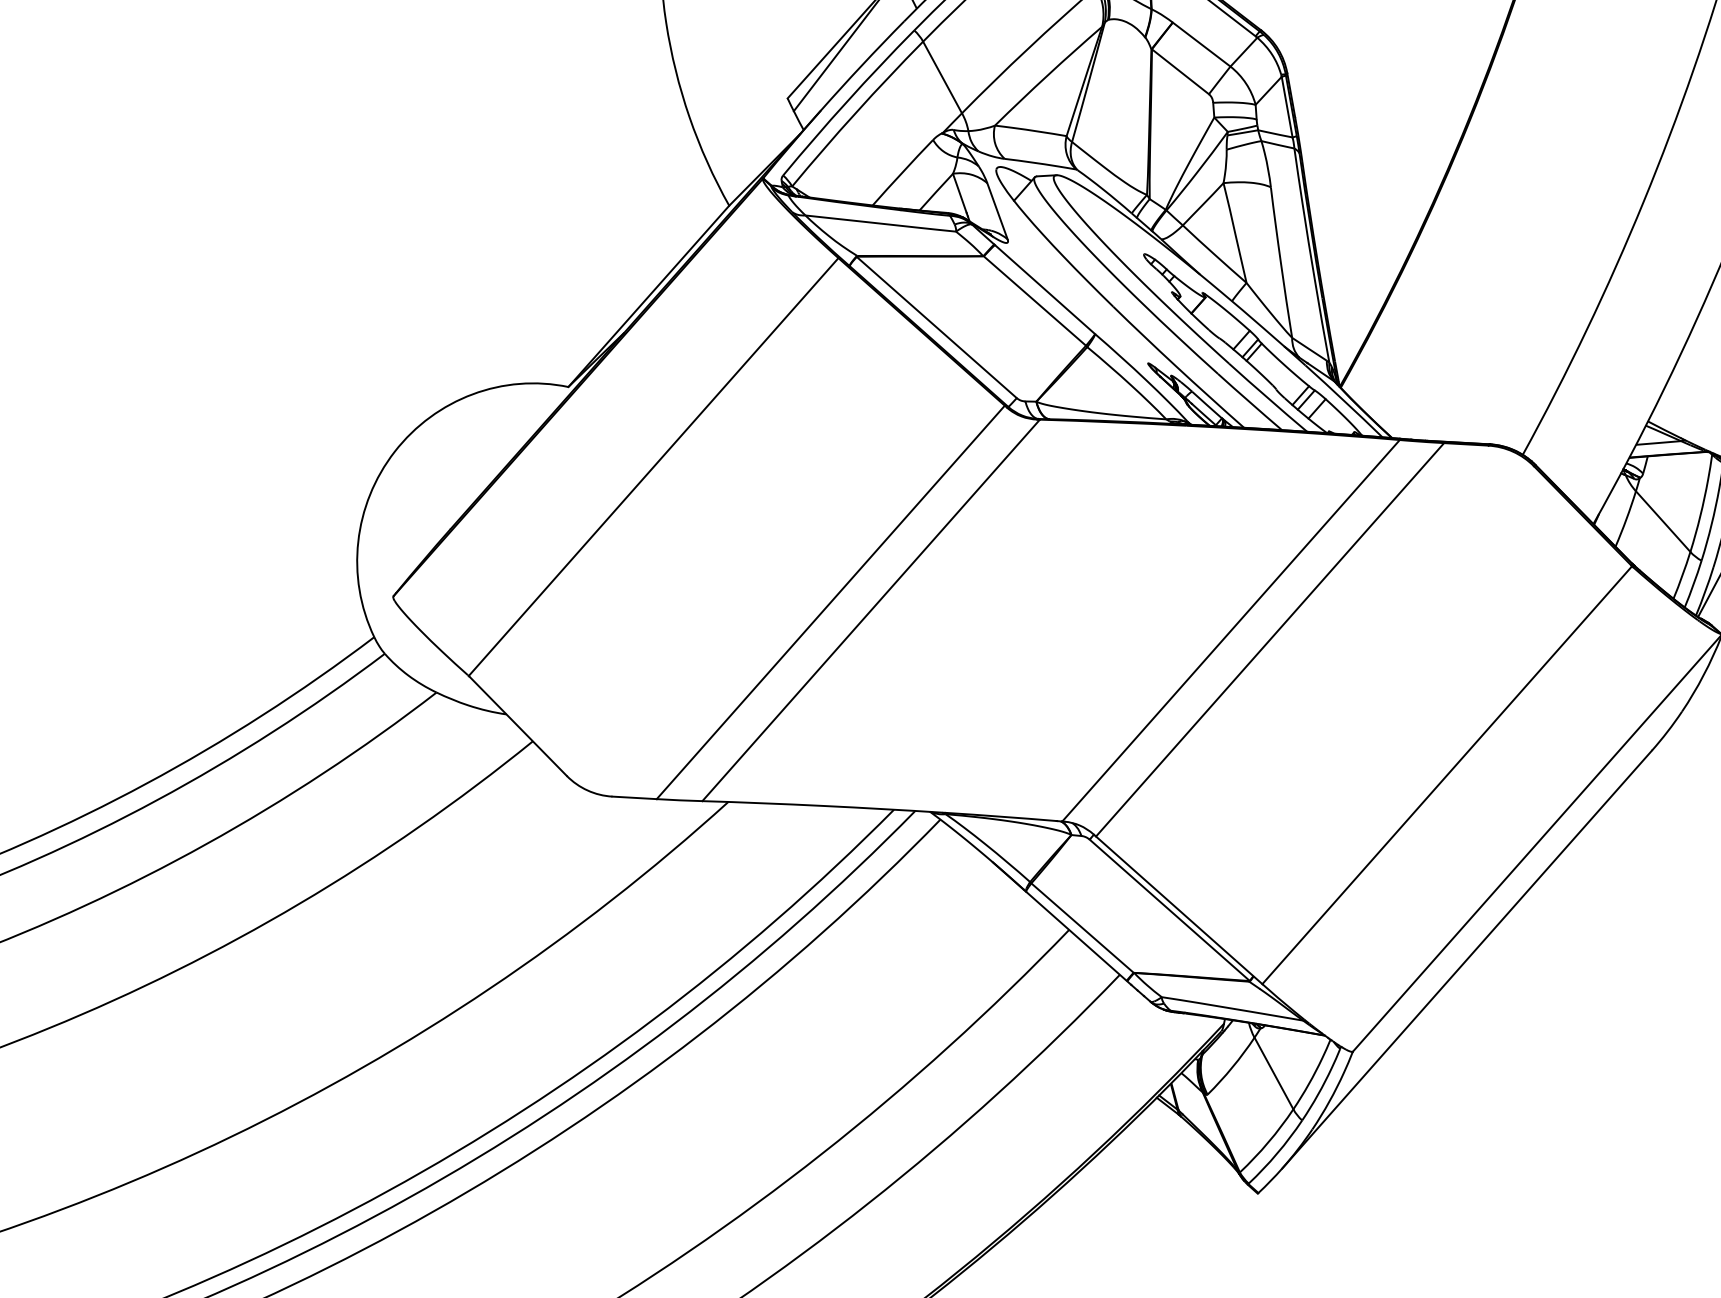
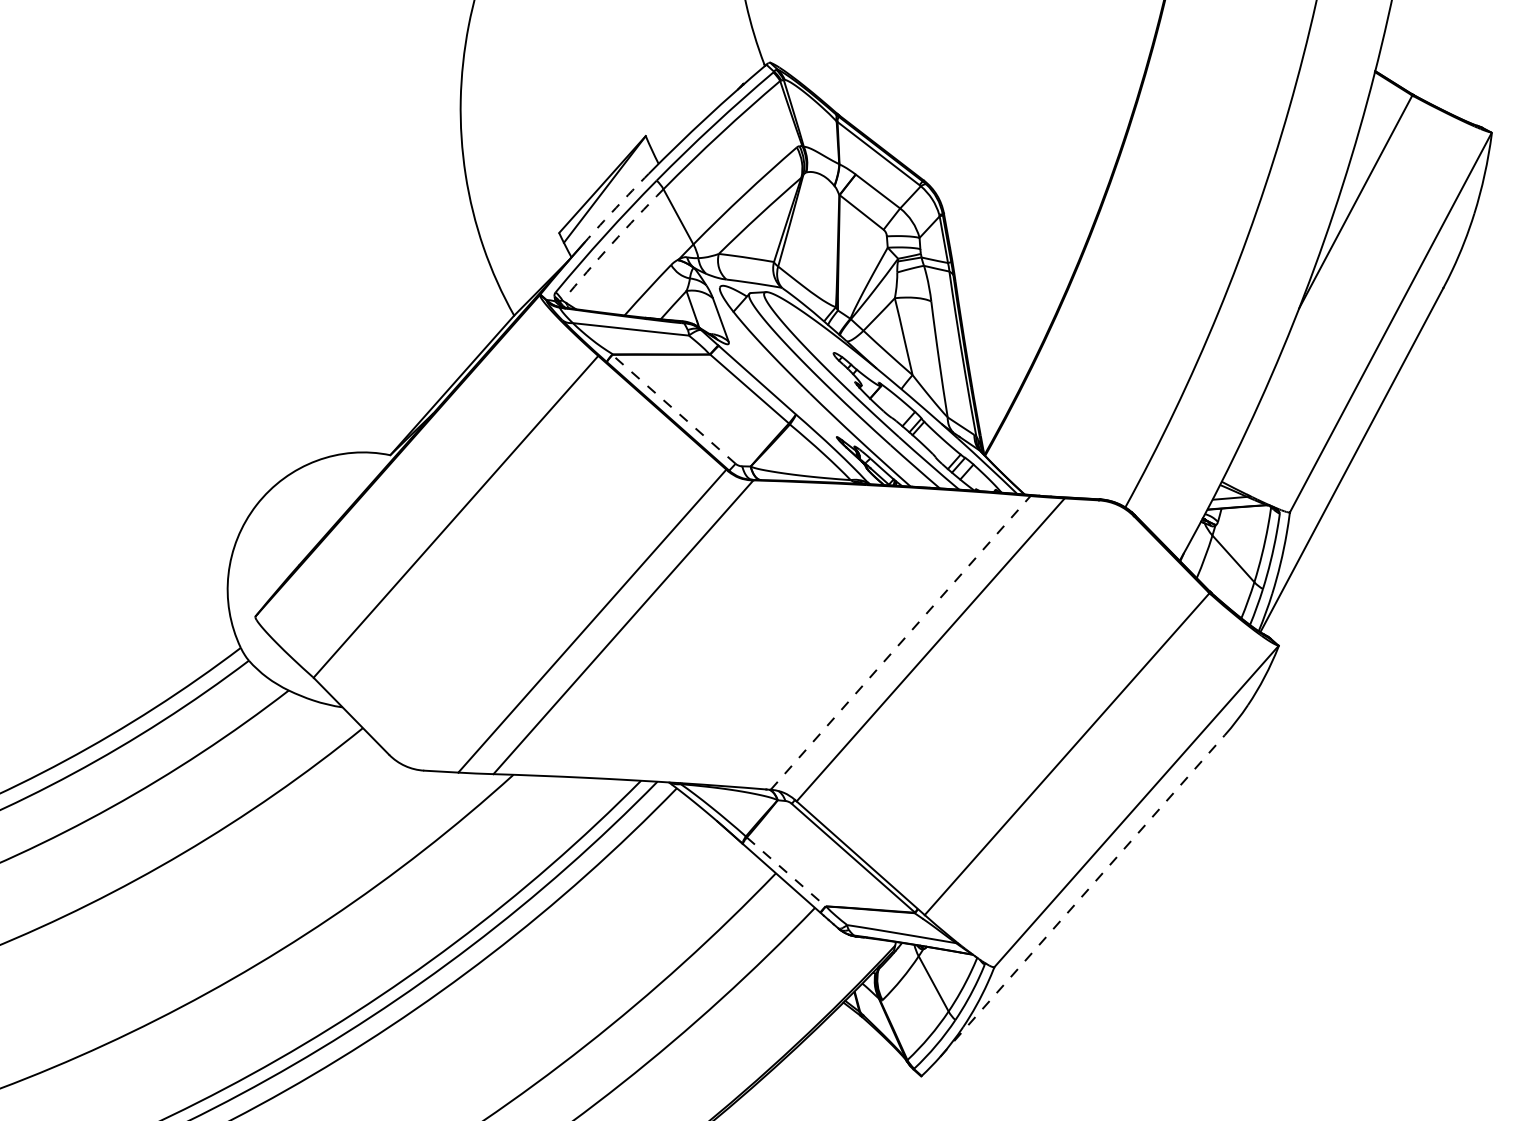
arc: (862, 65) -> (616, 207), solid -> dashed
arc: (855, 112) -> (611, 243), solid -> dashed
line: (936, 327) -> (673, 409), solid -> dashed
line: (1230, 630) -> (900, 642), solid -> dashed
line: (1082, 928) -> (786, 872), solid -> dashed
line: (1467, 960) -> (1082, 896), solid -> dashed

